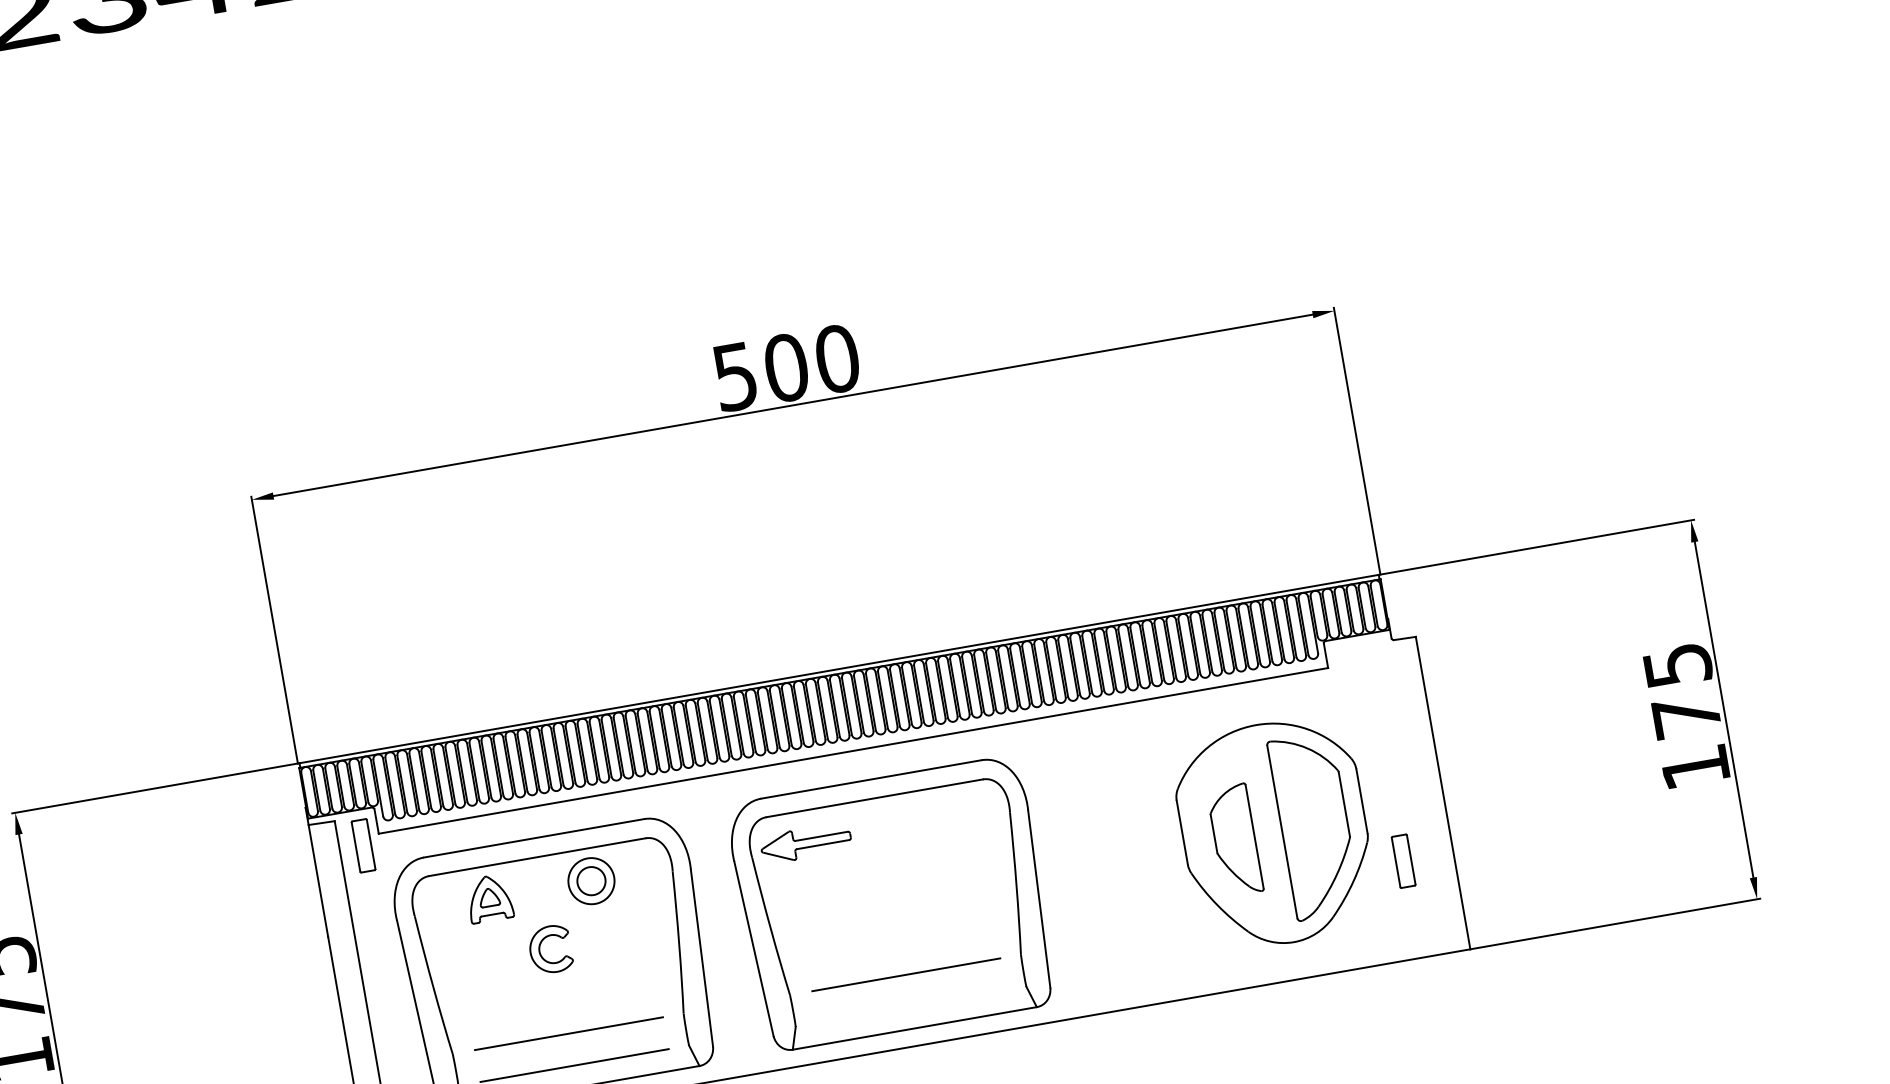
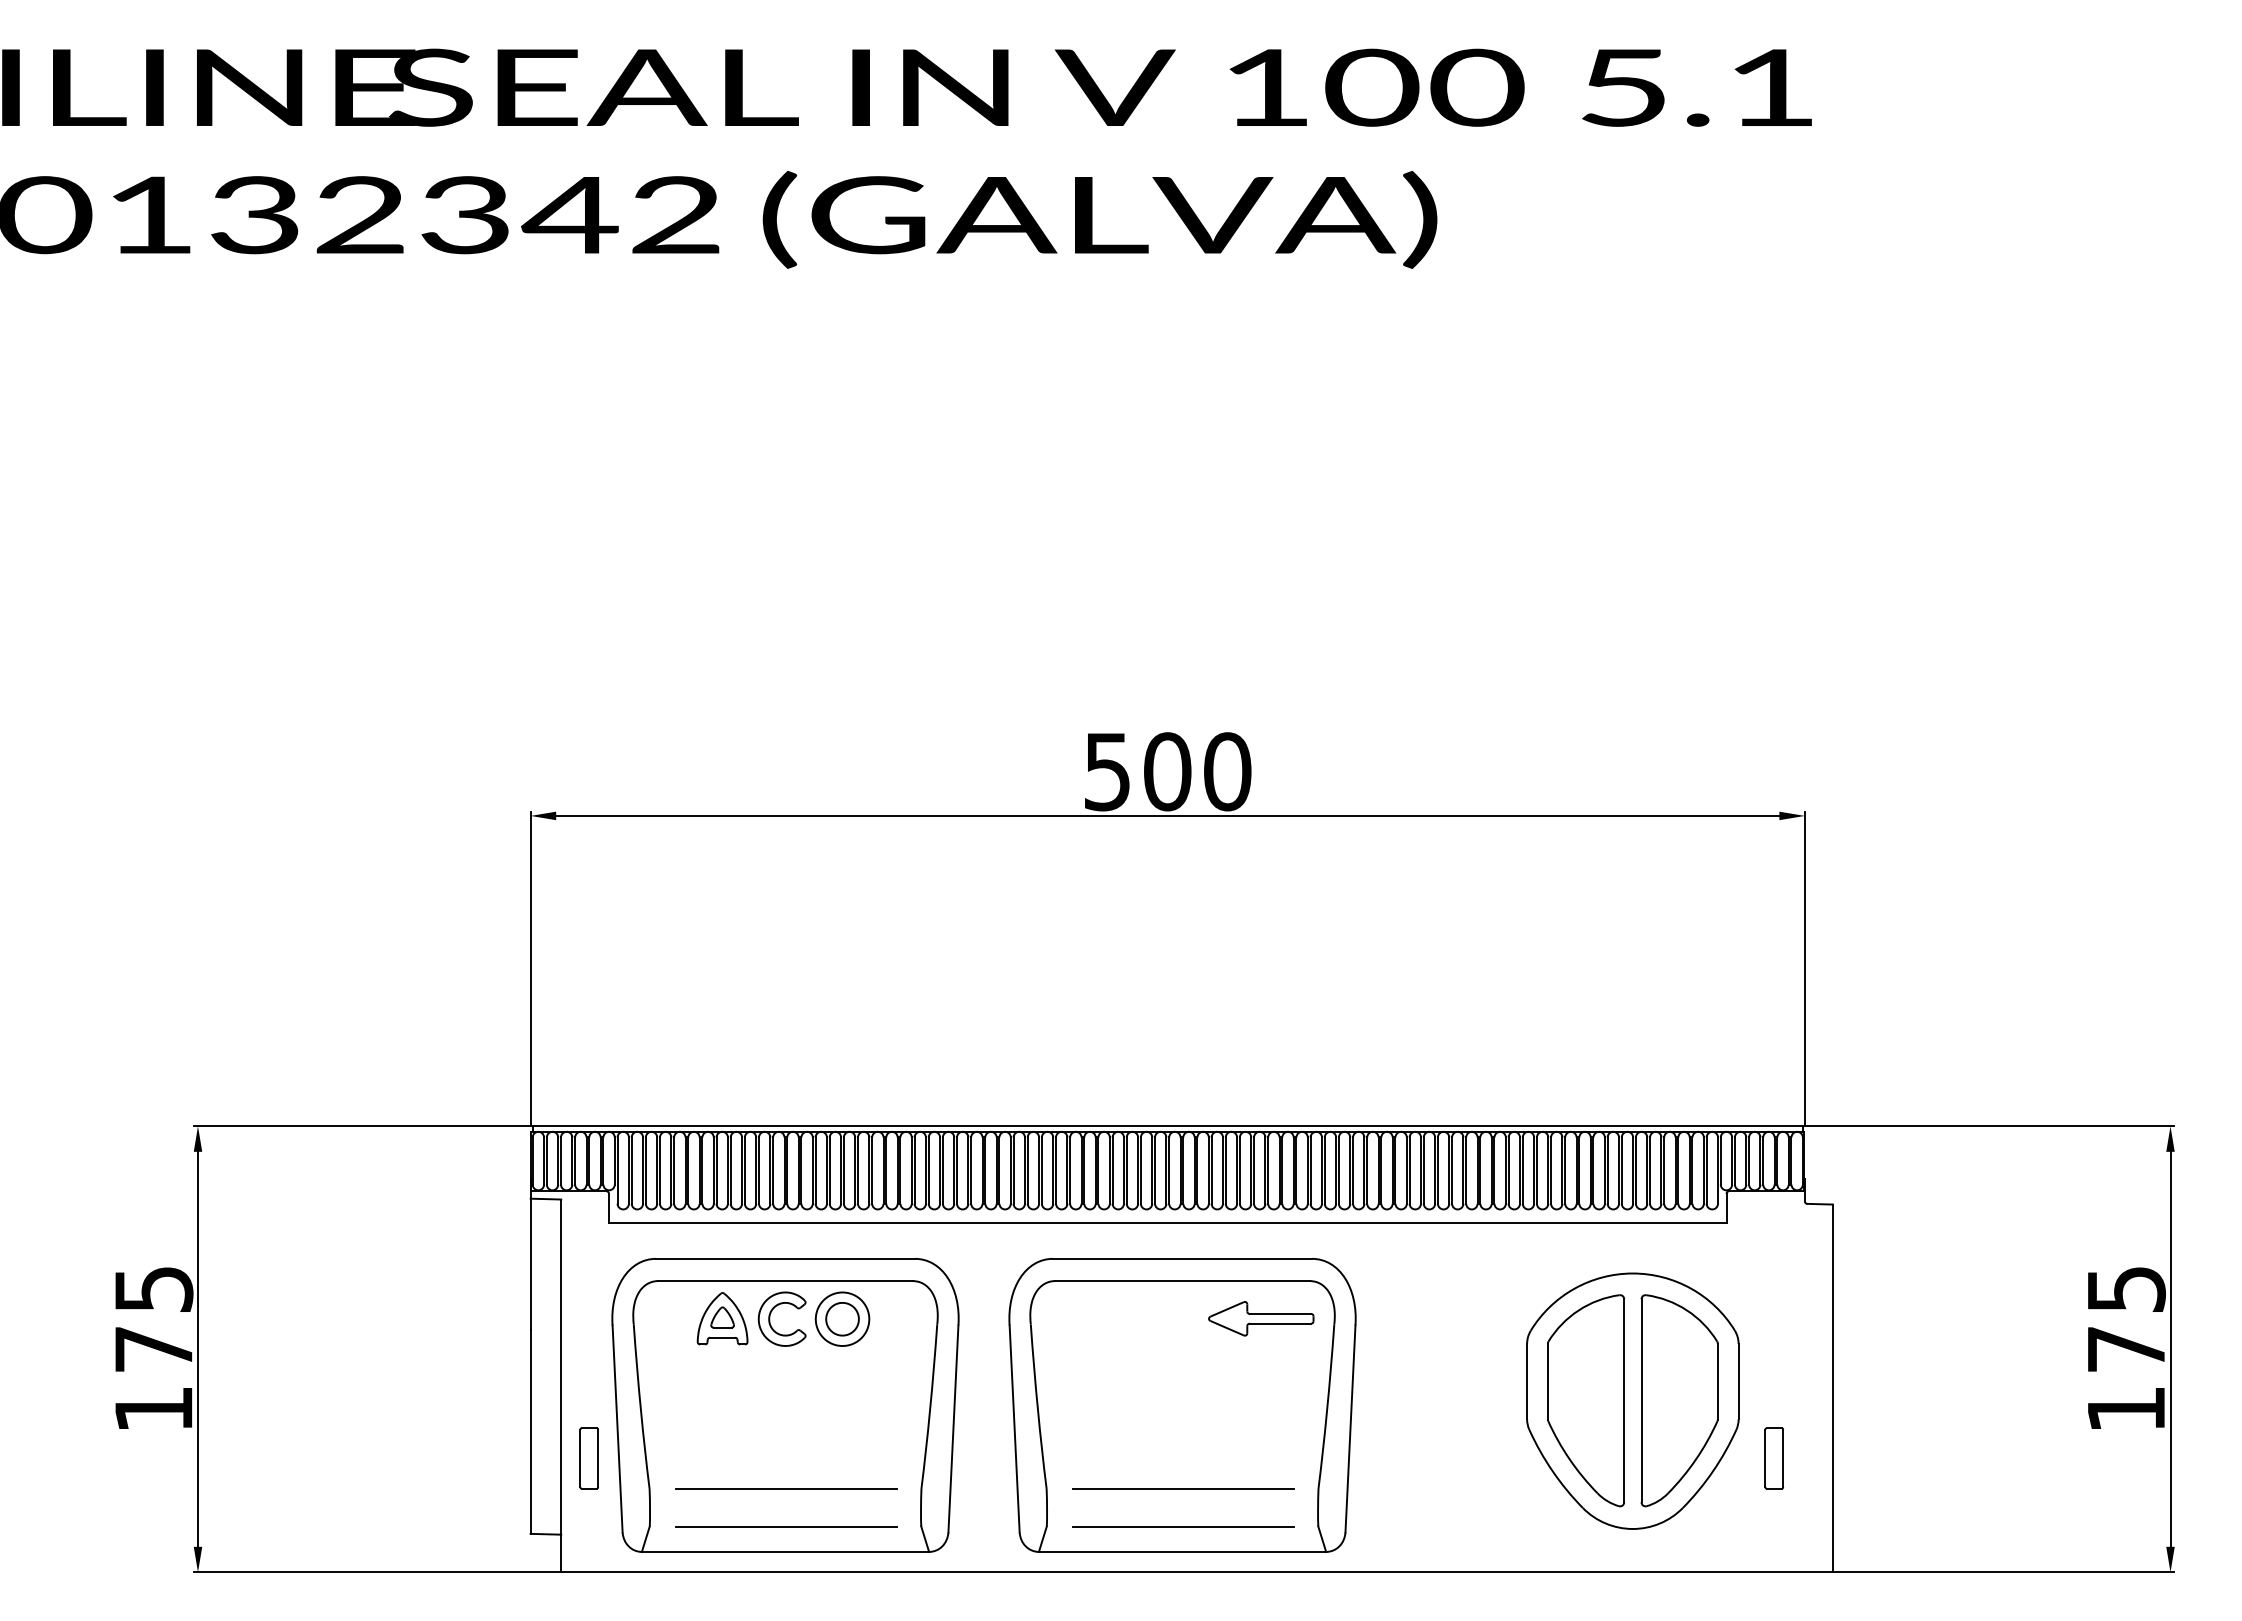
part: (1234, 840) -> (1585, 1400), size x1.67
part: (806, 843) -> (1261, 1318), moved
part: (362, 845) -> (588, 1458), moved
part: (540, 950) -> (770, 1318), moved
line: (911, 1006) -> (1183, 1526), added

